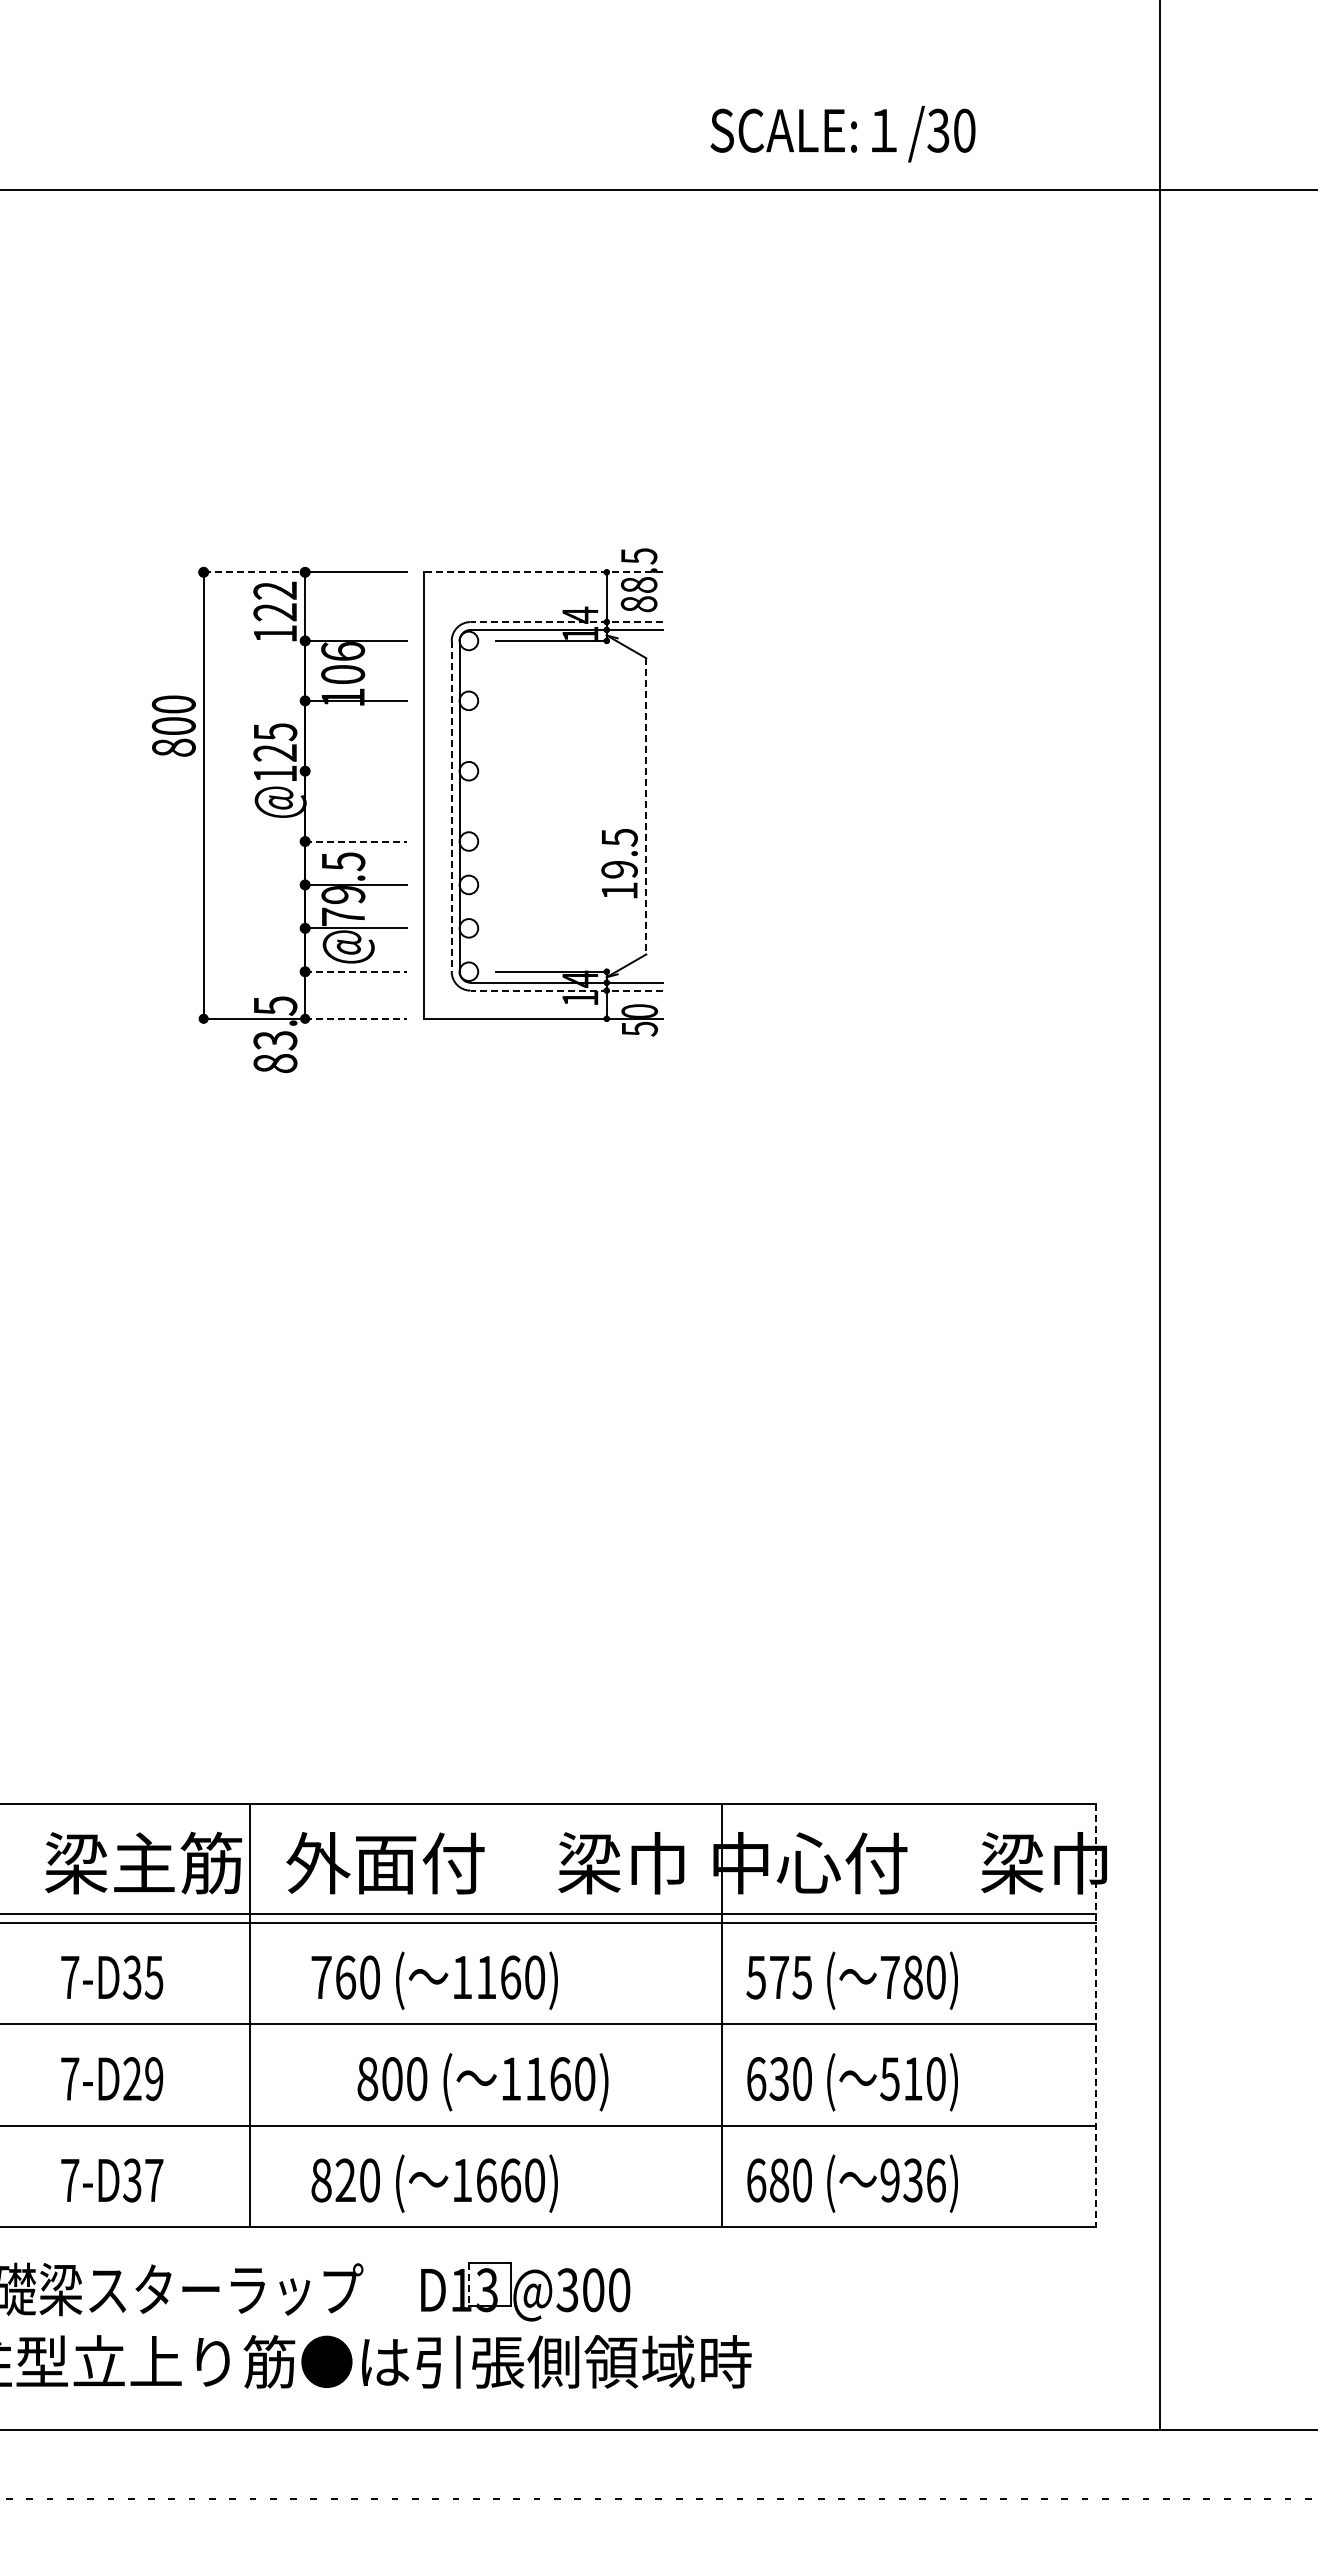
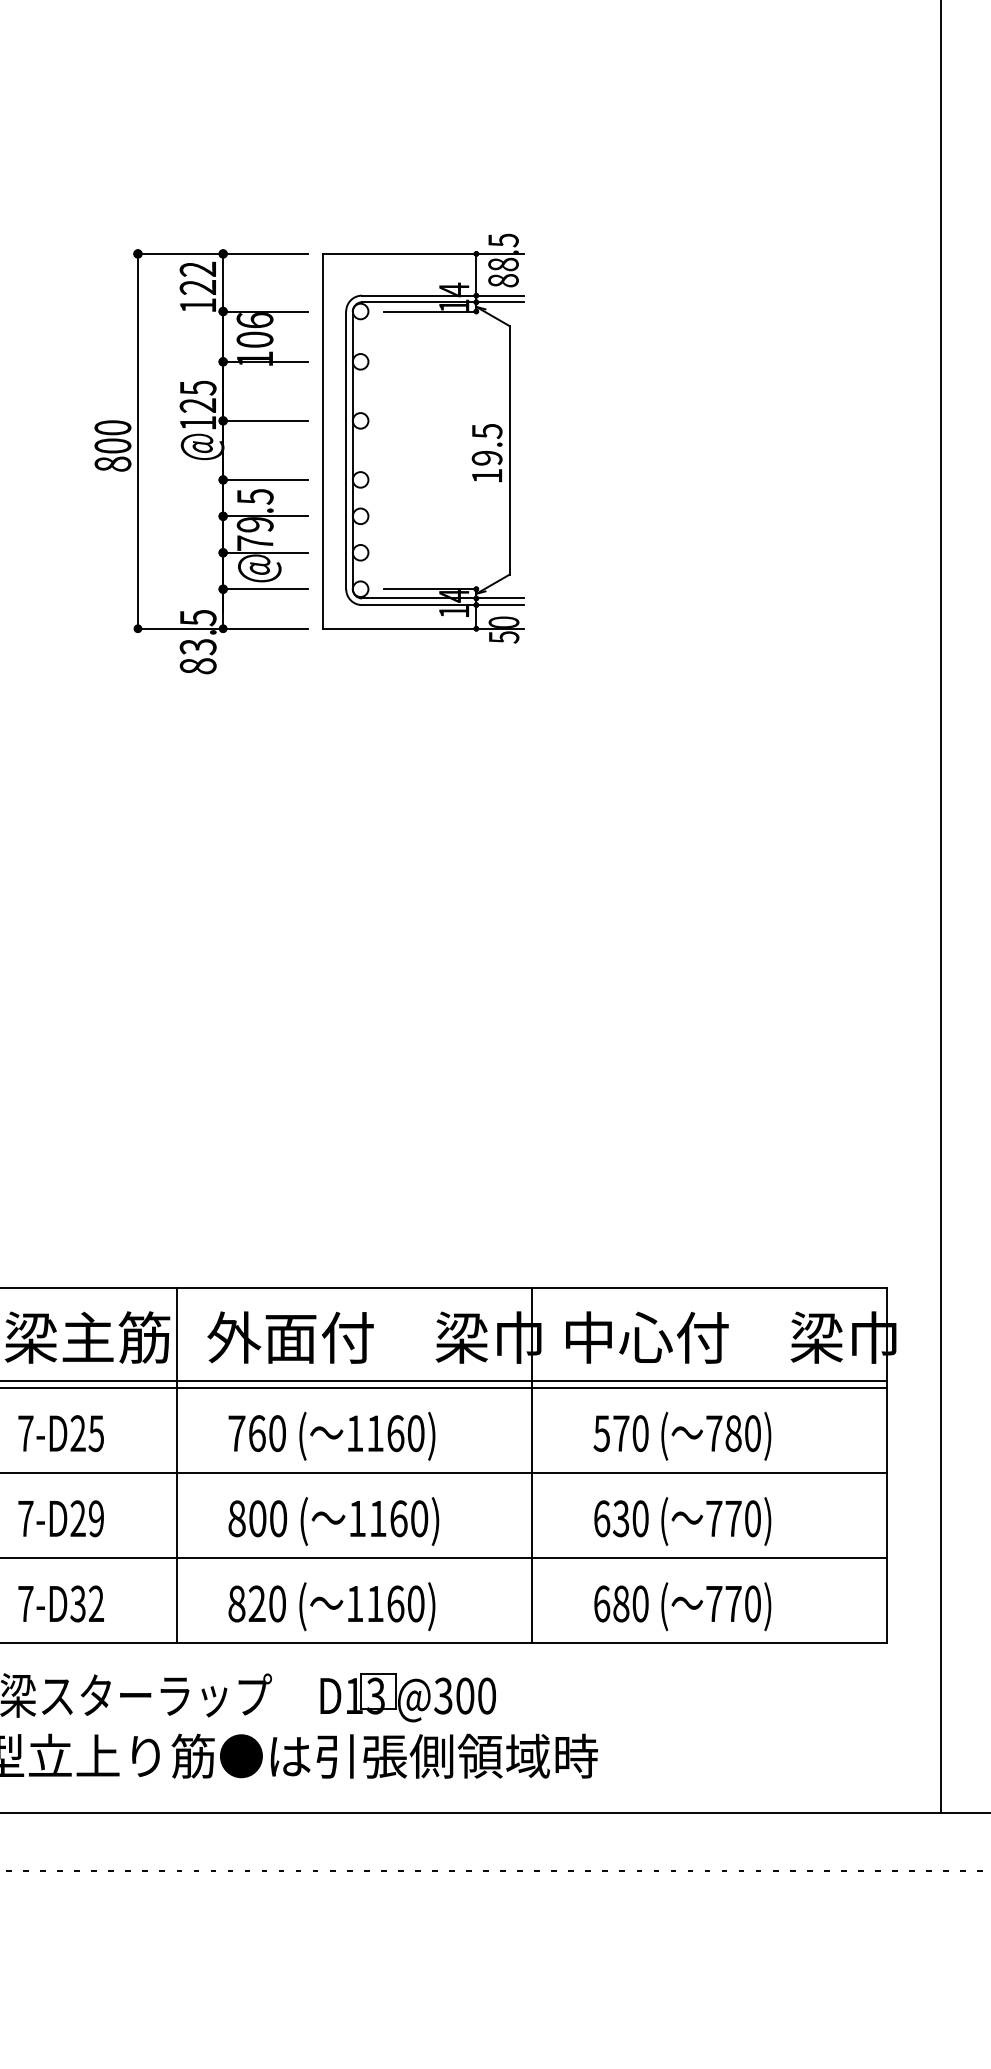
line: (254, 572) -> (180, 254), dashed -> solid
line: (543, 572) -> (423, 254), dashed -> solid
line: (566, 622) -> (442, 296), dashed -> solid
text: (173, 725) -> (112, 445), moved
line: (355, 771) -> (265, 421), added
line: (451, 806) -> (346, 450), dashed -> solid
line: (646, 806) -> (509, 450), dashed -> solid
line: (355, 841) -> (265, 479), dashed -> solid
text: (619, 863) -> (487, 453), moved
line: (355, 971) -> (265, 589), dashed -> solid
line: (566, 990) -> (442, 604), dashed -> solid
line: (355, 1018) -> (265, 628), dashed -> solid
text: (132, 1977) -> (78, 1433), 7-D35 -> 7-D25
text: (801, 1977) -> (639, 1433), 575 -> 570
line: (722, 2015) -> (532, 1465), moved
line: (1095, 2016) -> (886, 1466), dashed -> solid
text: (901, 2079) -> (723, 1519), 510) -> 770)
text: (482, 2082) -> (333, 1521), moved
text: (154, 2179) -> (96, 1603), 7-D37 -> 7-D32
text: (486, 2180) -> (375, 1603), 1660) -> 1160)
text: (912, 2180) -> (733, 1603), 936) -> 770)
line: (468, 2285) -> (360, 1692), dashed -> solid

